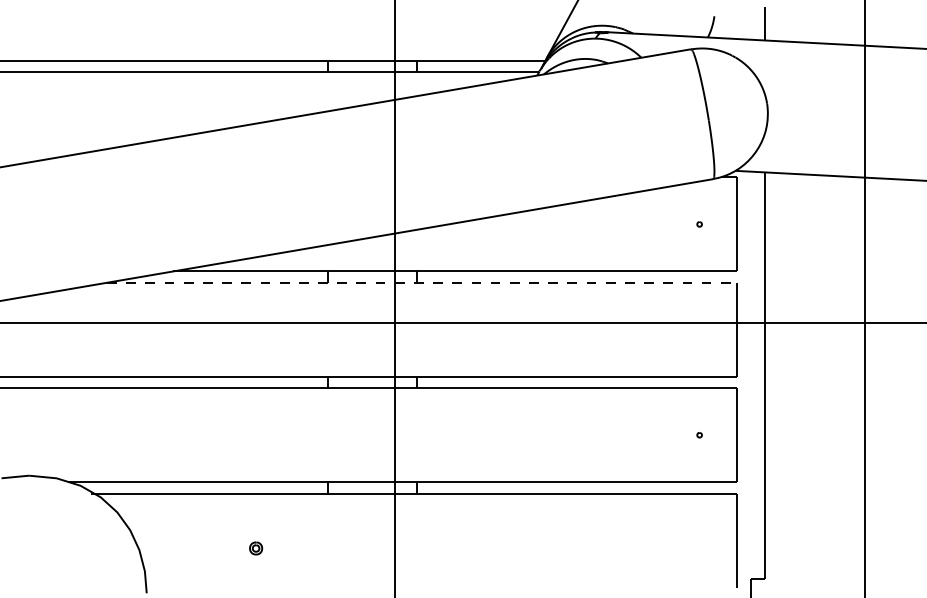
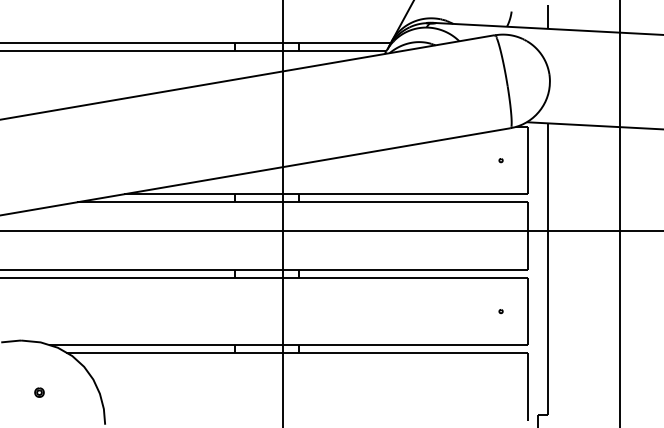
line: (422, 282) -> (302, 202), dashed -> solid
part: (256, 548) -> (39, 392), moved

